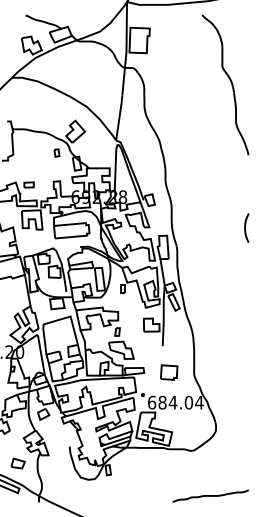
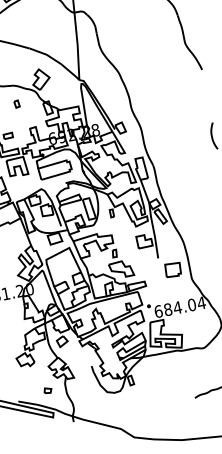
part: (56, 152) -> (16, 103), moved
part: (169, 372) -> (173, 269), moved
part: (17, 463) -> (47, 390), size x0.6

